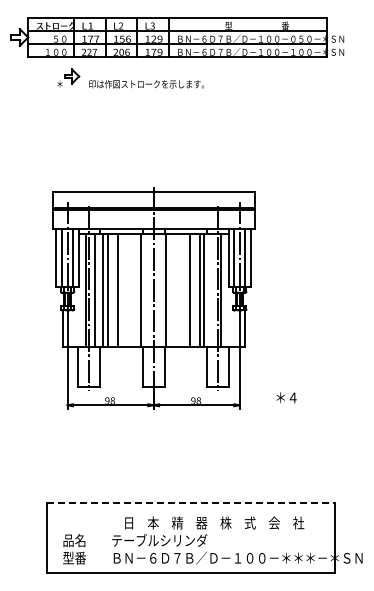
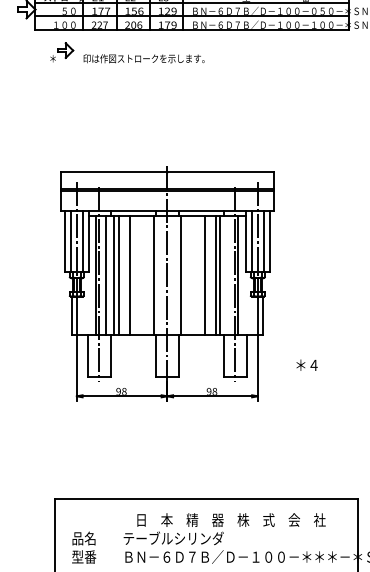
part: (130, 78) -> (127, 52), moved
text: (286, 397) -> (307, 364), moved
line: (191, 503) -> (207, 499), dashed -> solid

